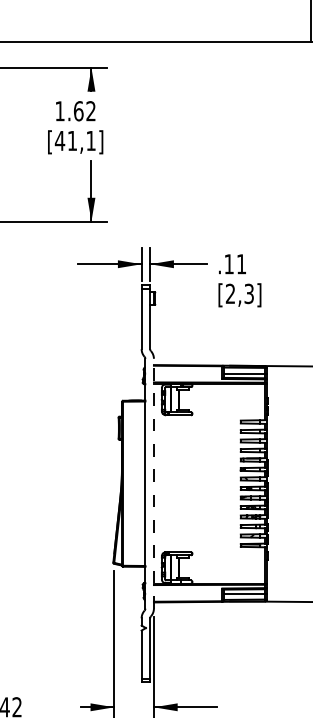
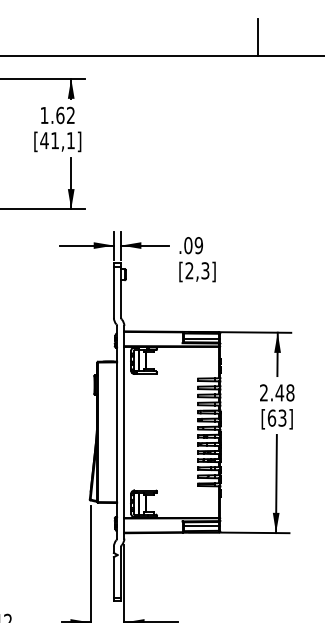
text: (235, 264) -> (193, 245), .11 -> .09
line: (154, 482) -> (124, 431), dashed -> solid

